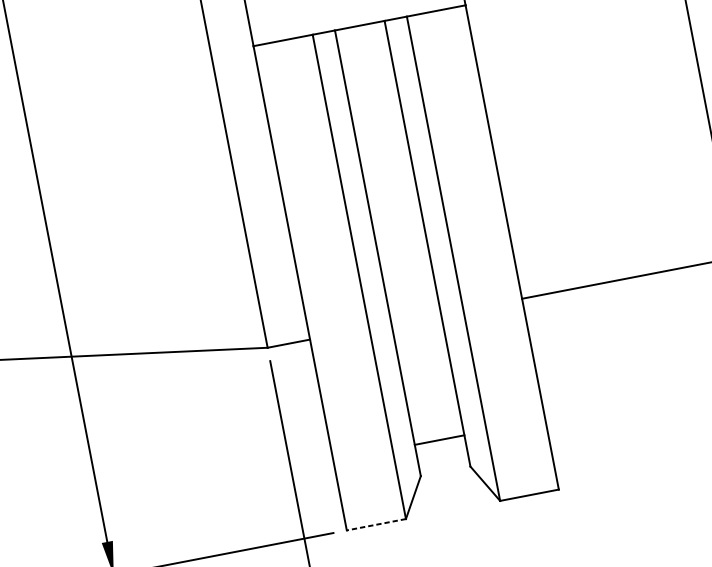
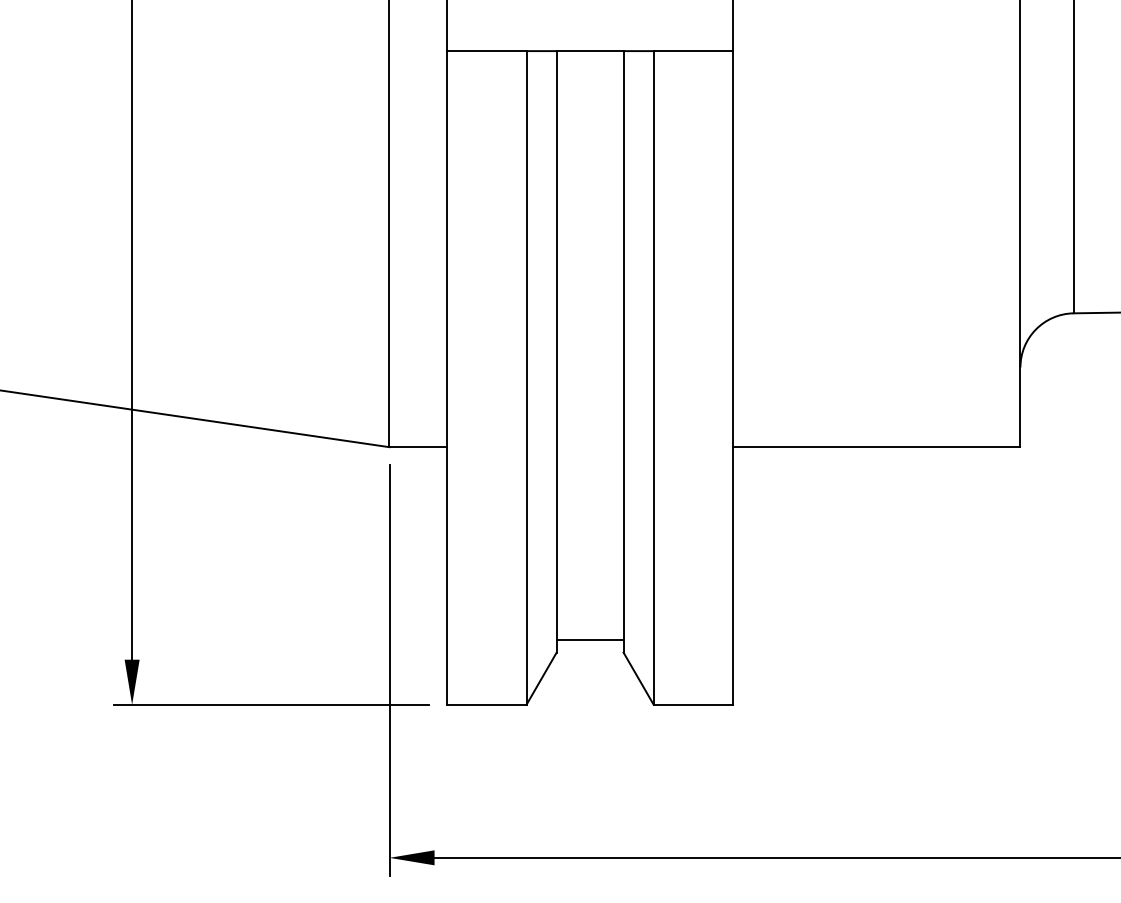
line: (439, 440) -> (589, 640), moved
line: (376, 524) -> (486, 704), dashed -> solid

